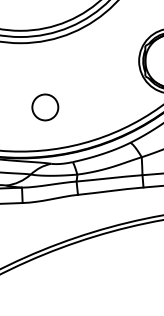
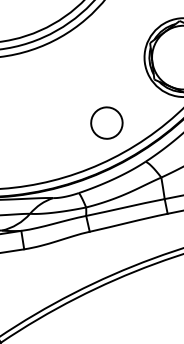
circle: (45, 107) -> (107, 123), moved

